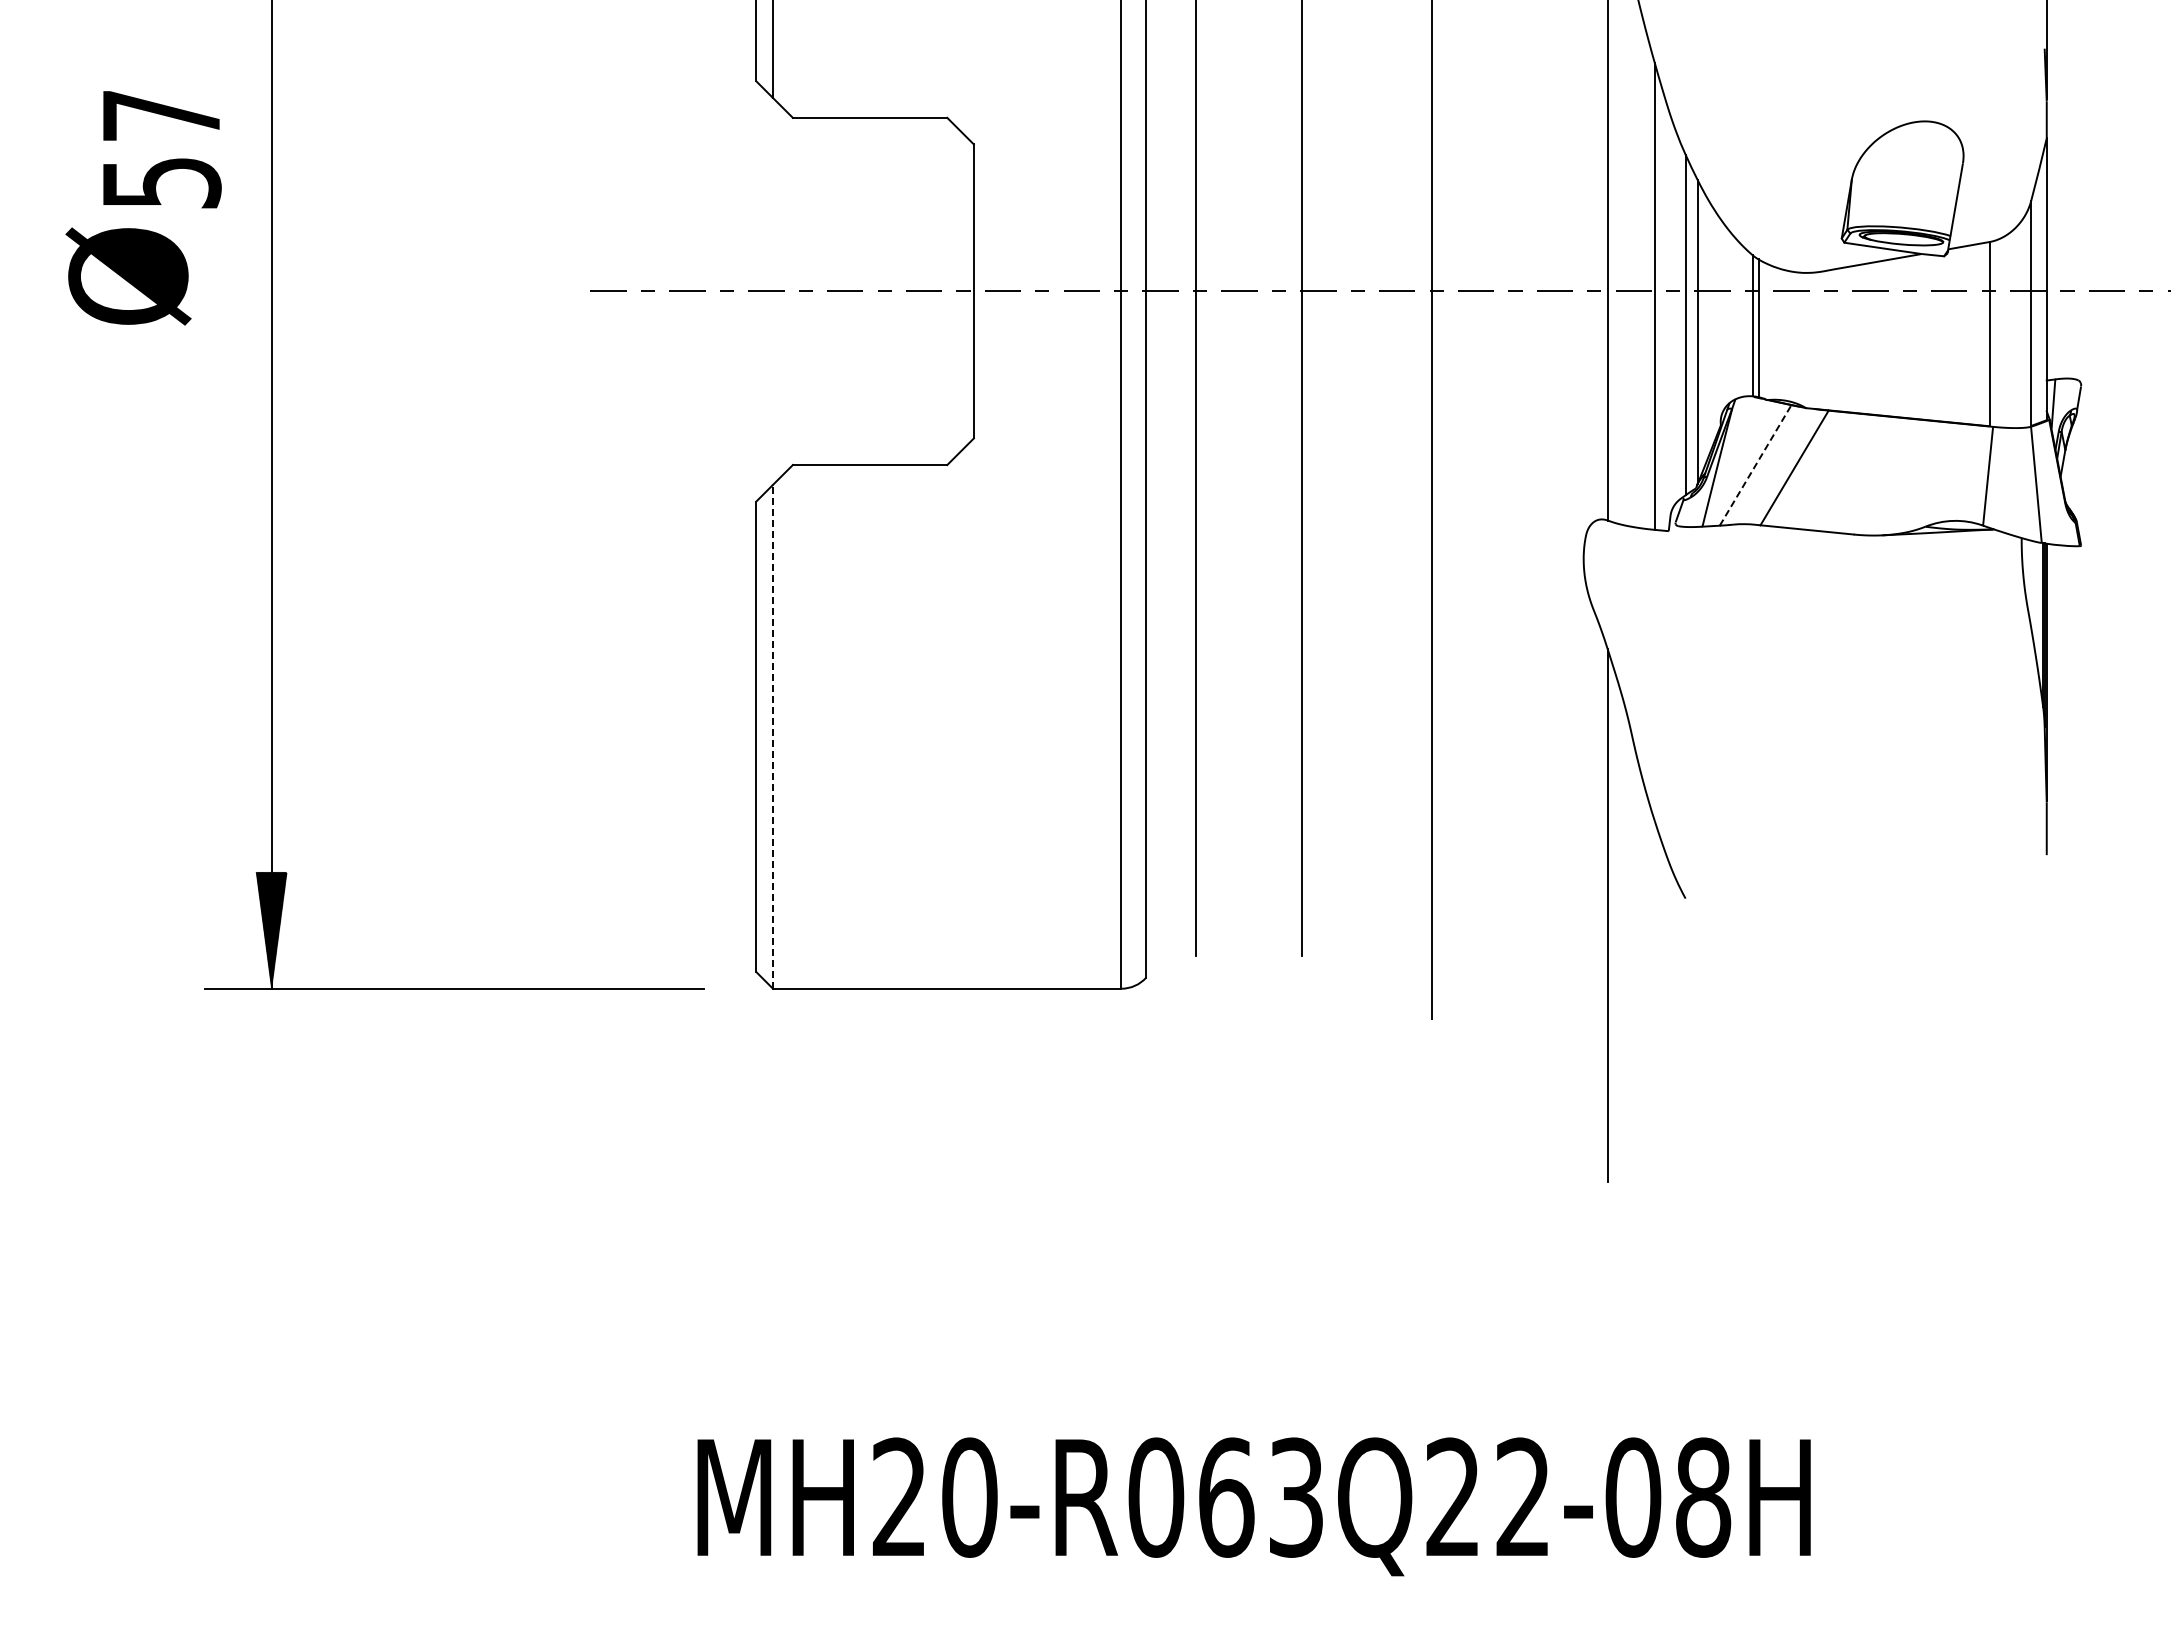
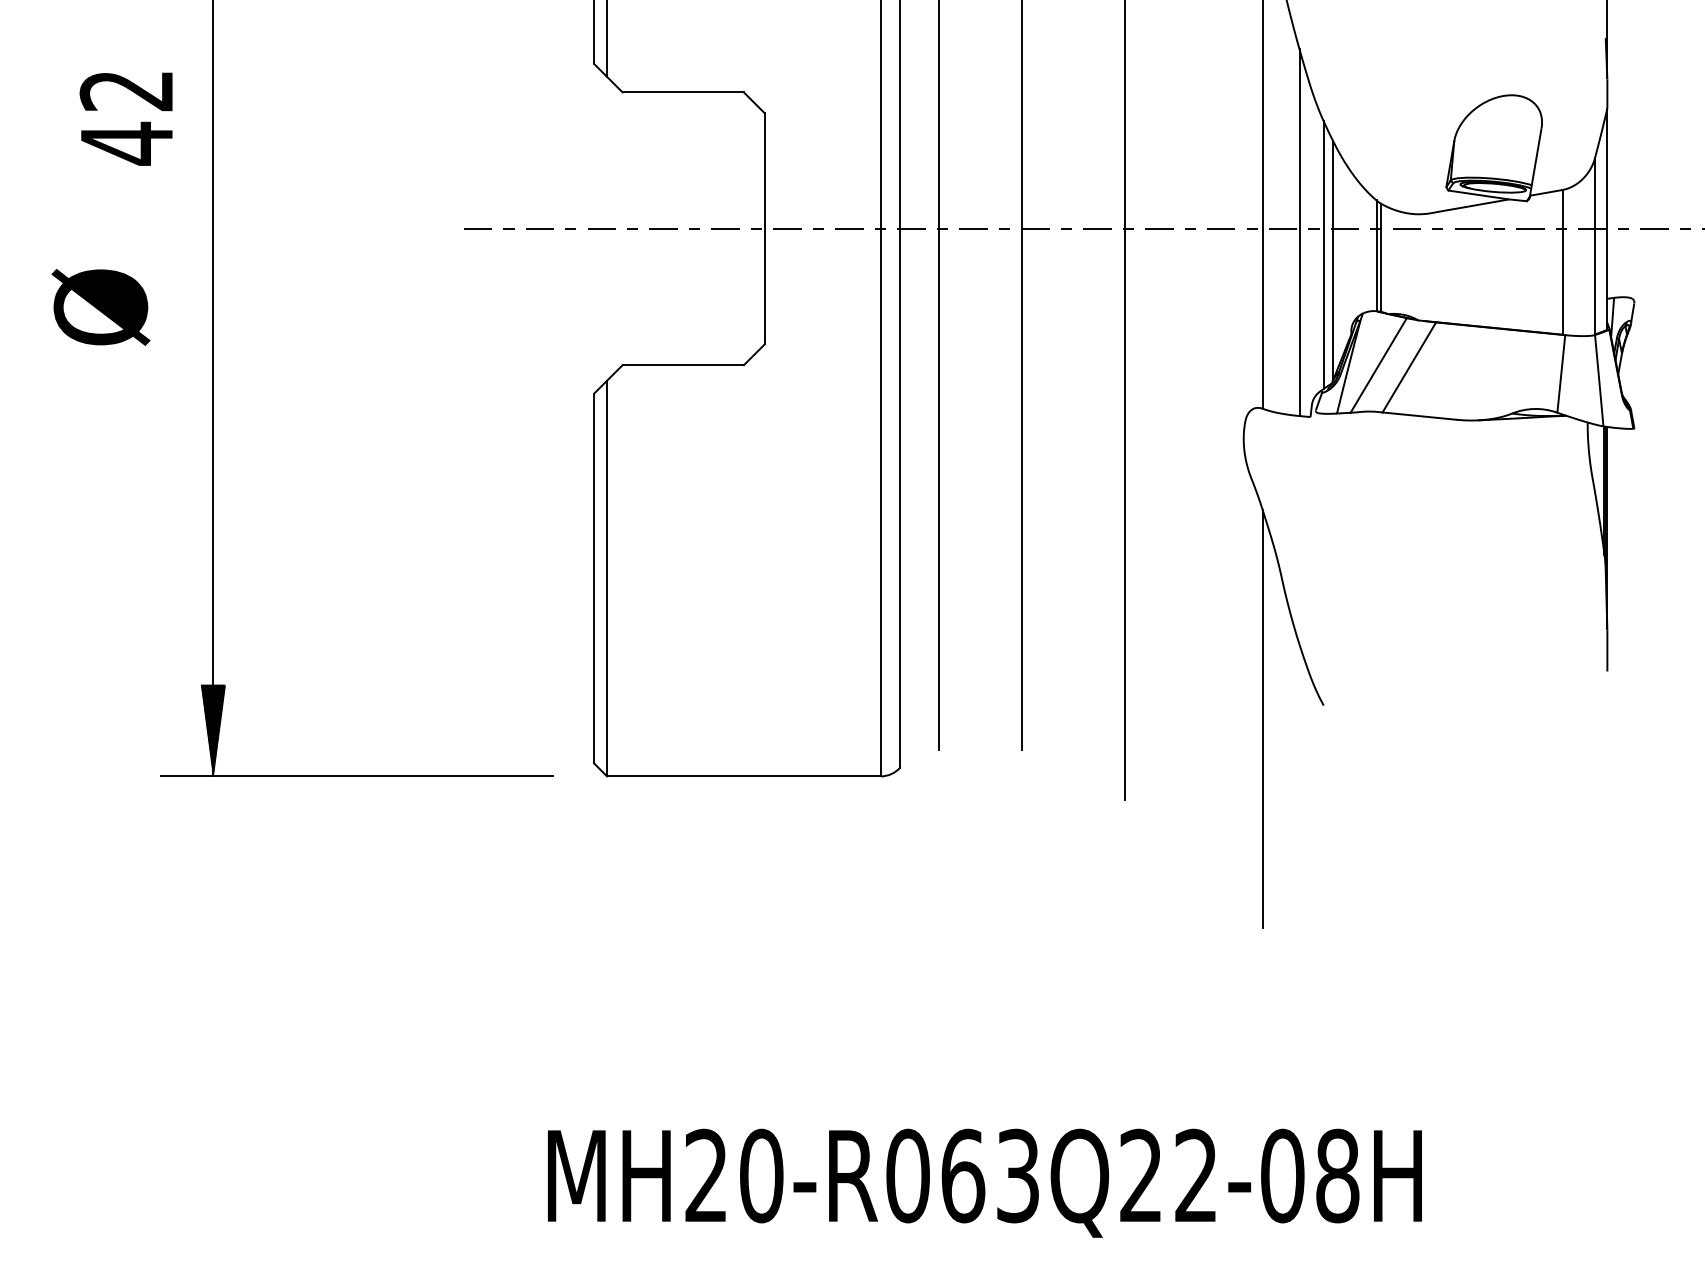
text: (161, 151) -> (126, 118), 57 -> 42
text: (128, 276) -> (100, 307), moved
line: (1755, 465) -> (1378, 365), dashed -> solid
line: (772, 736) -> (606, 578), dashed -> solid

